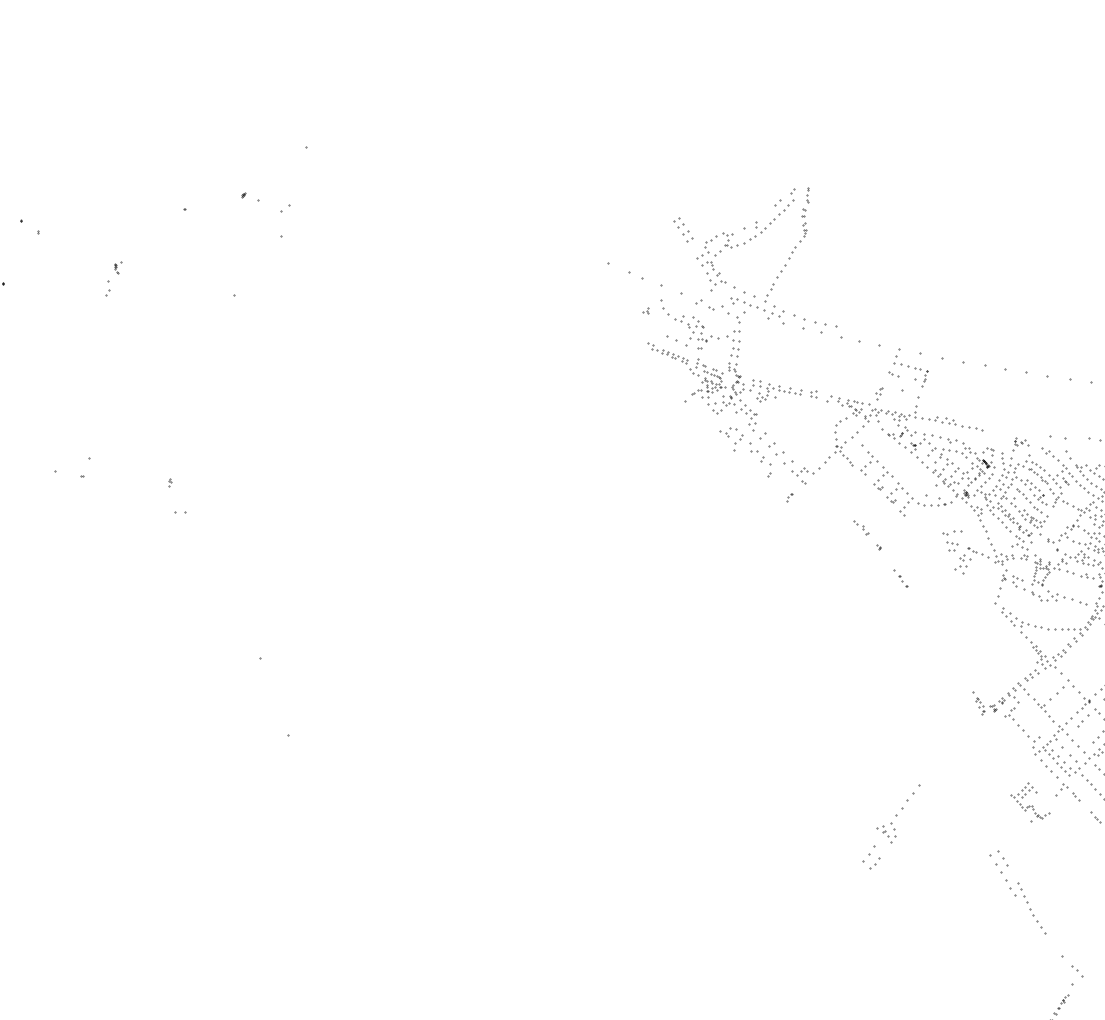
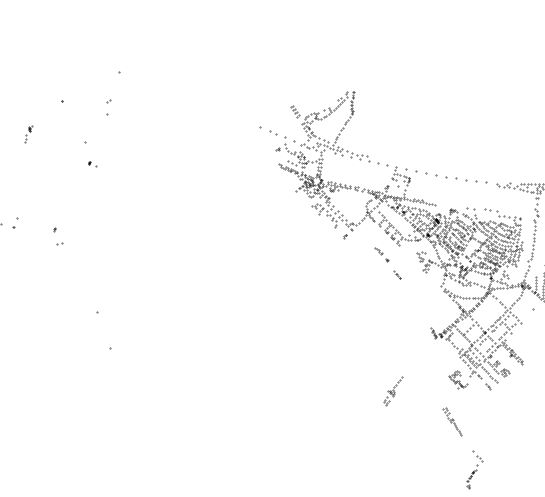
part: (250, 198) -> (92, 164), moved
part: (890, 825) -> (392, 390), size x0.7
part: (1019, 892) -> (452, 421), size x0.7

